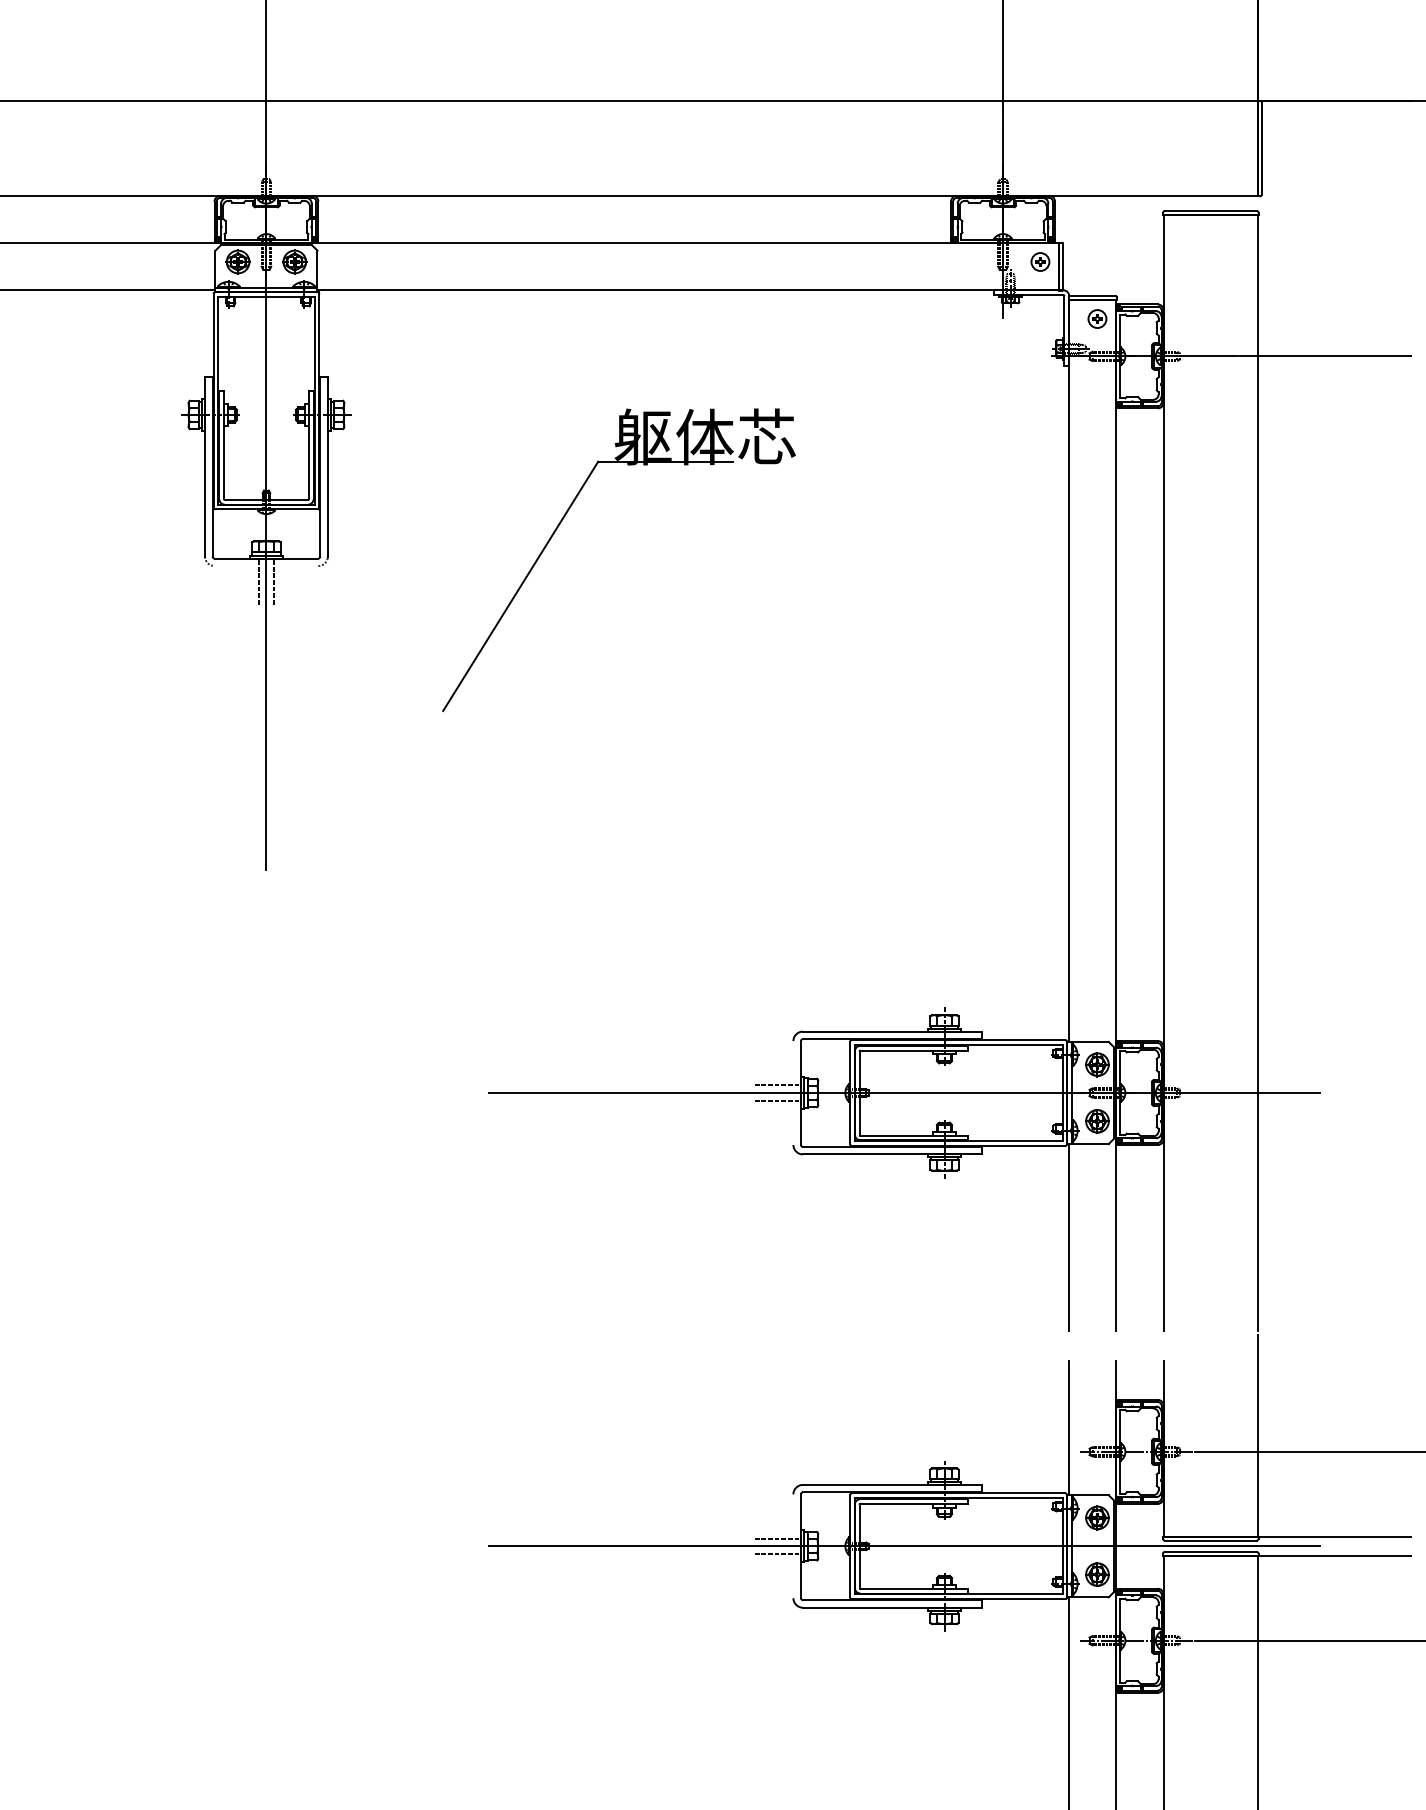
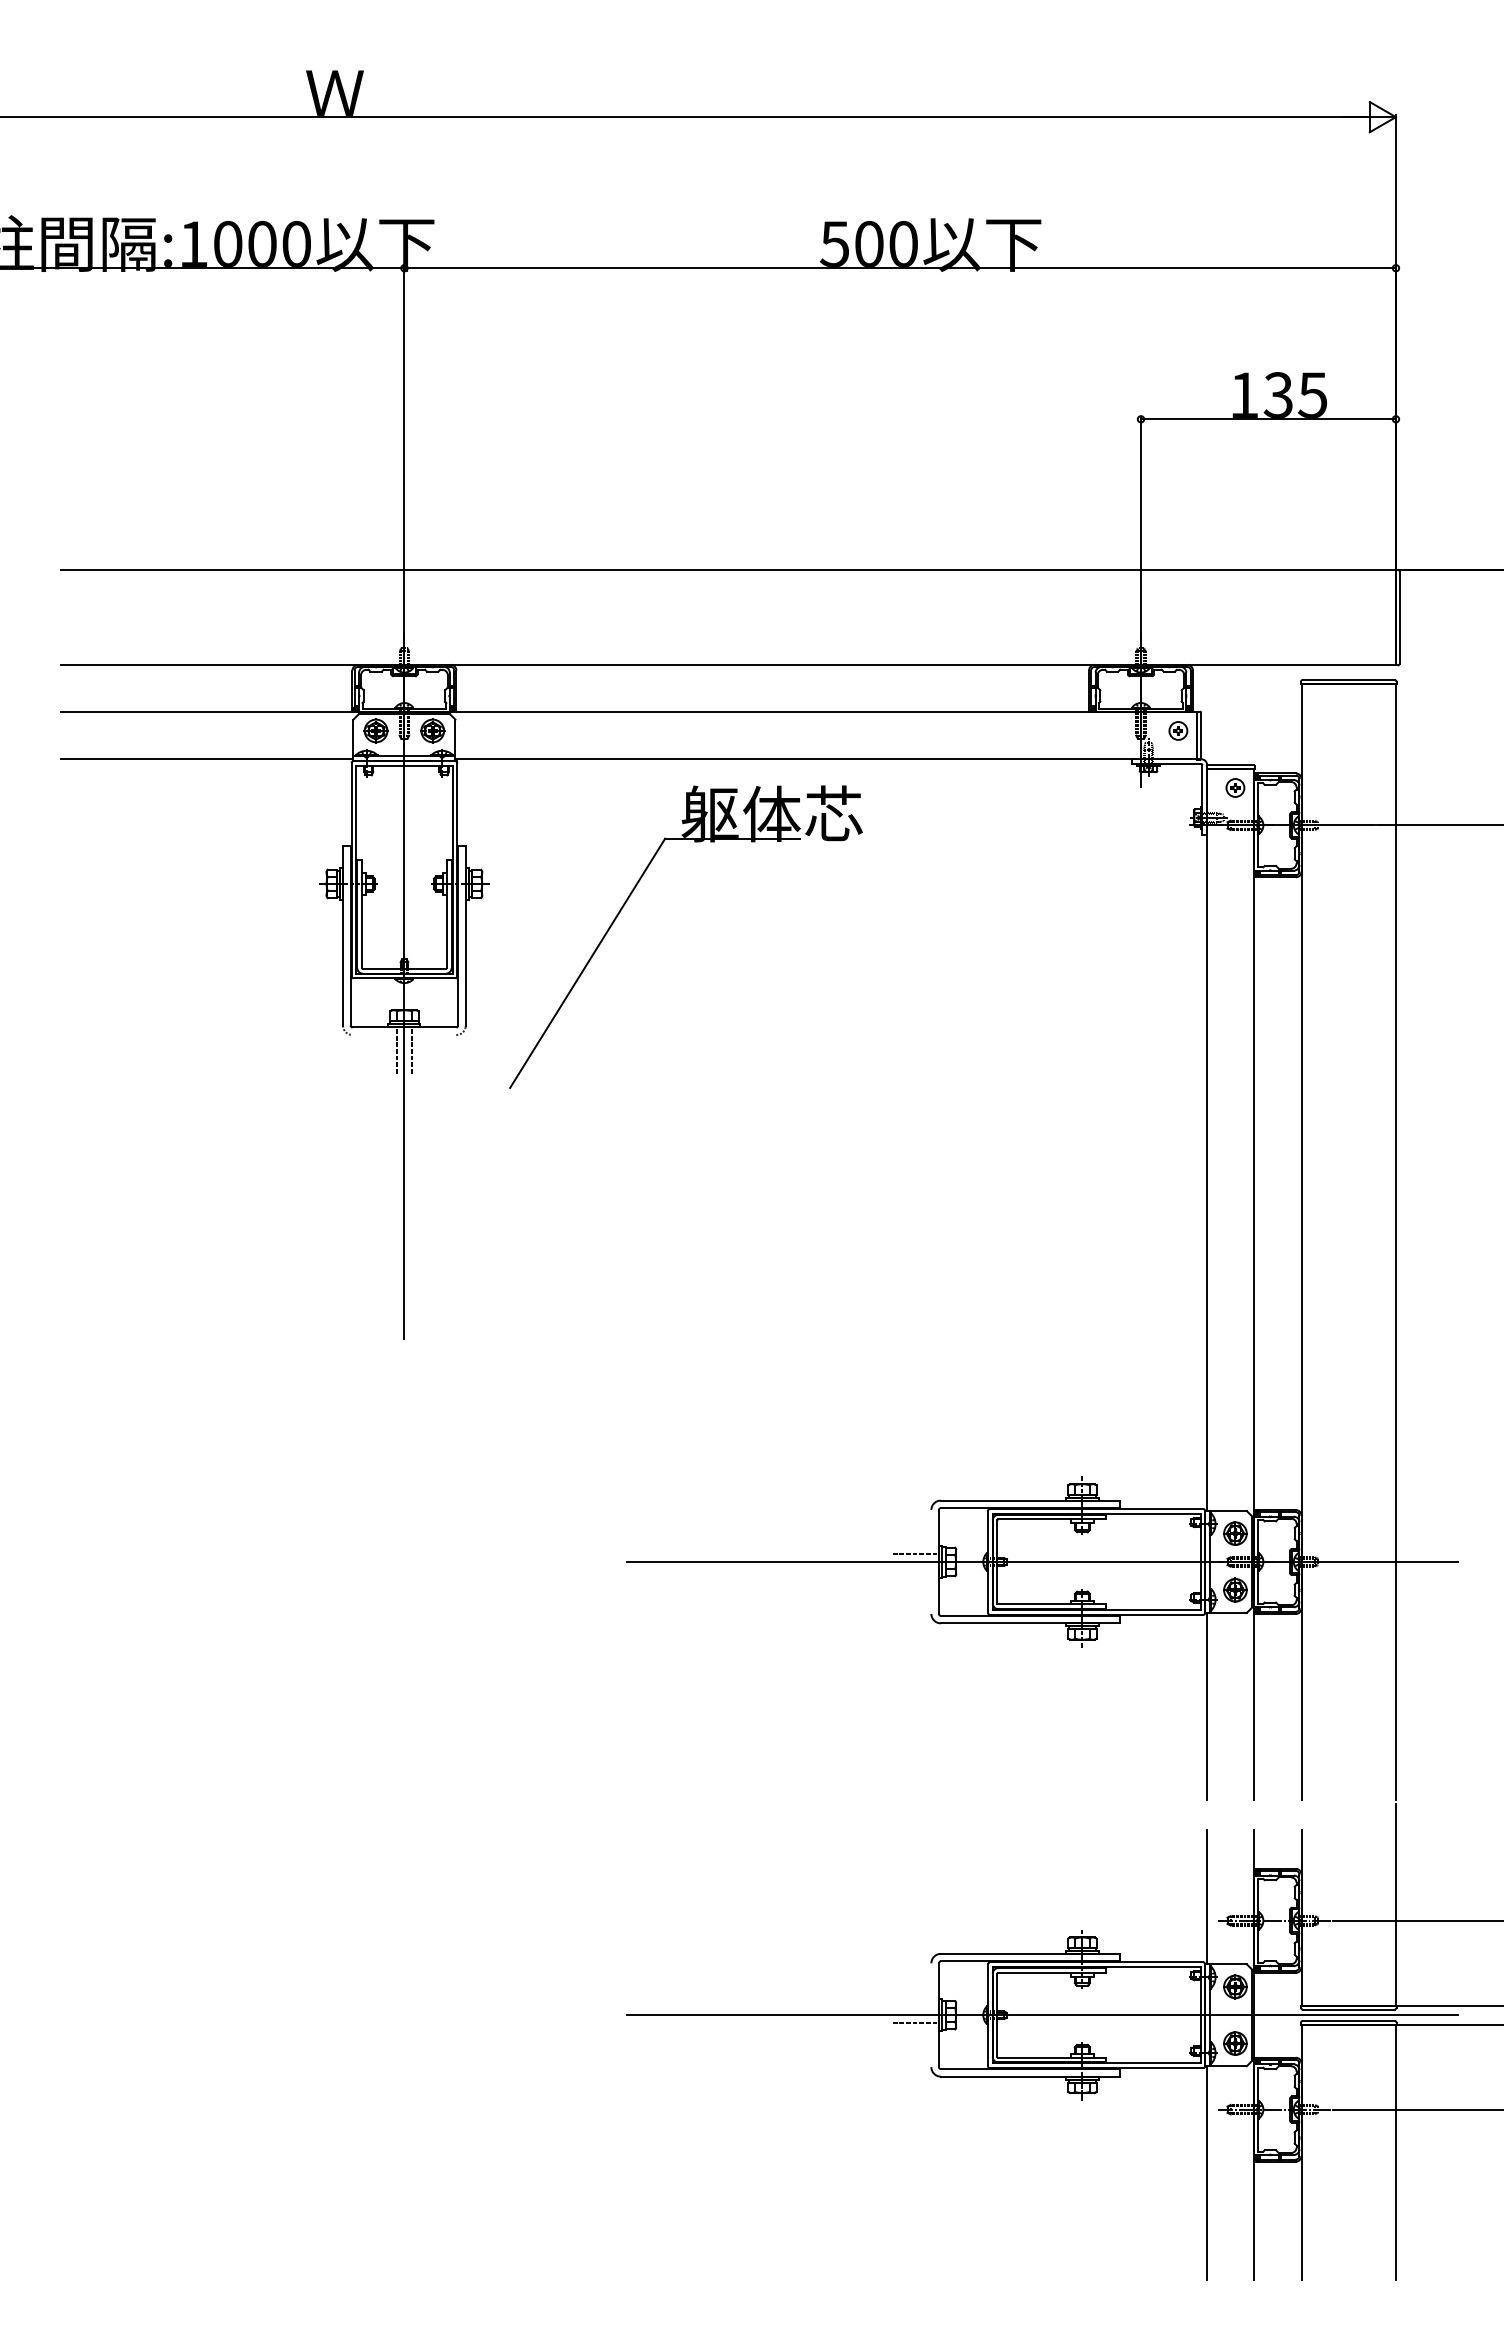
part: (562, 521) -> (629, 898), moved
line: (777, 1100) -> (915, 1569), removed
line: (777, 1538) -> (915, 2007), removed

